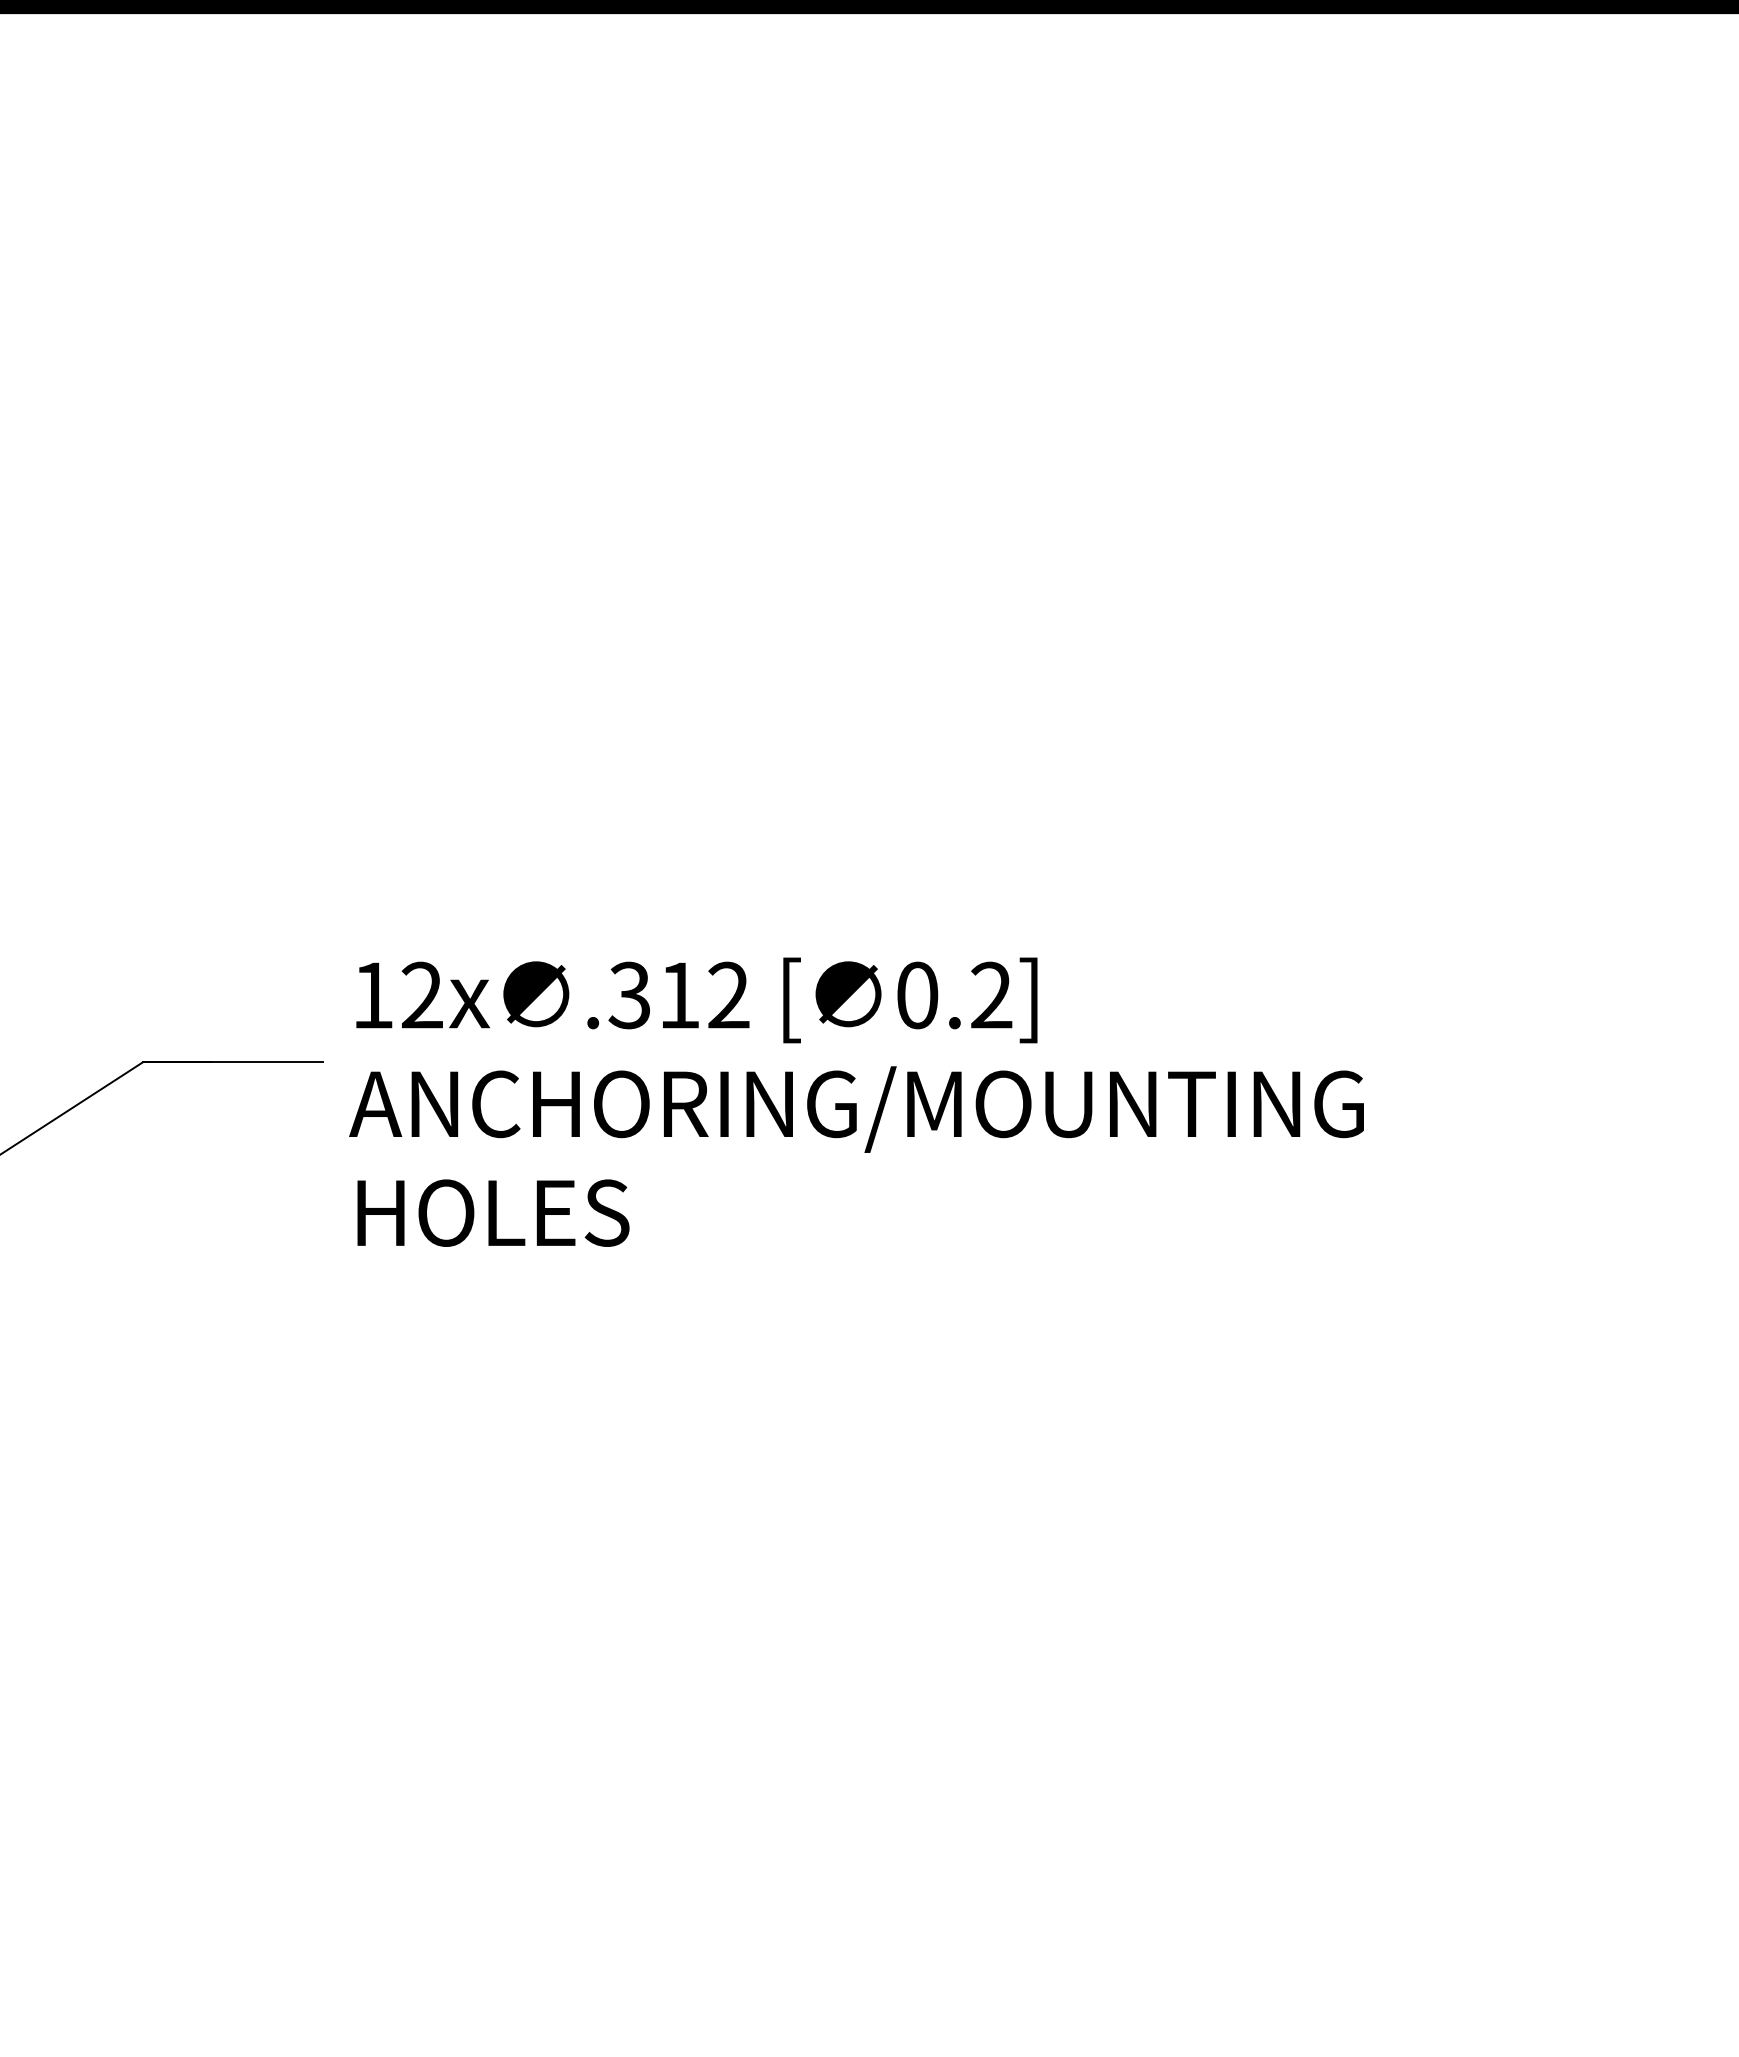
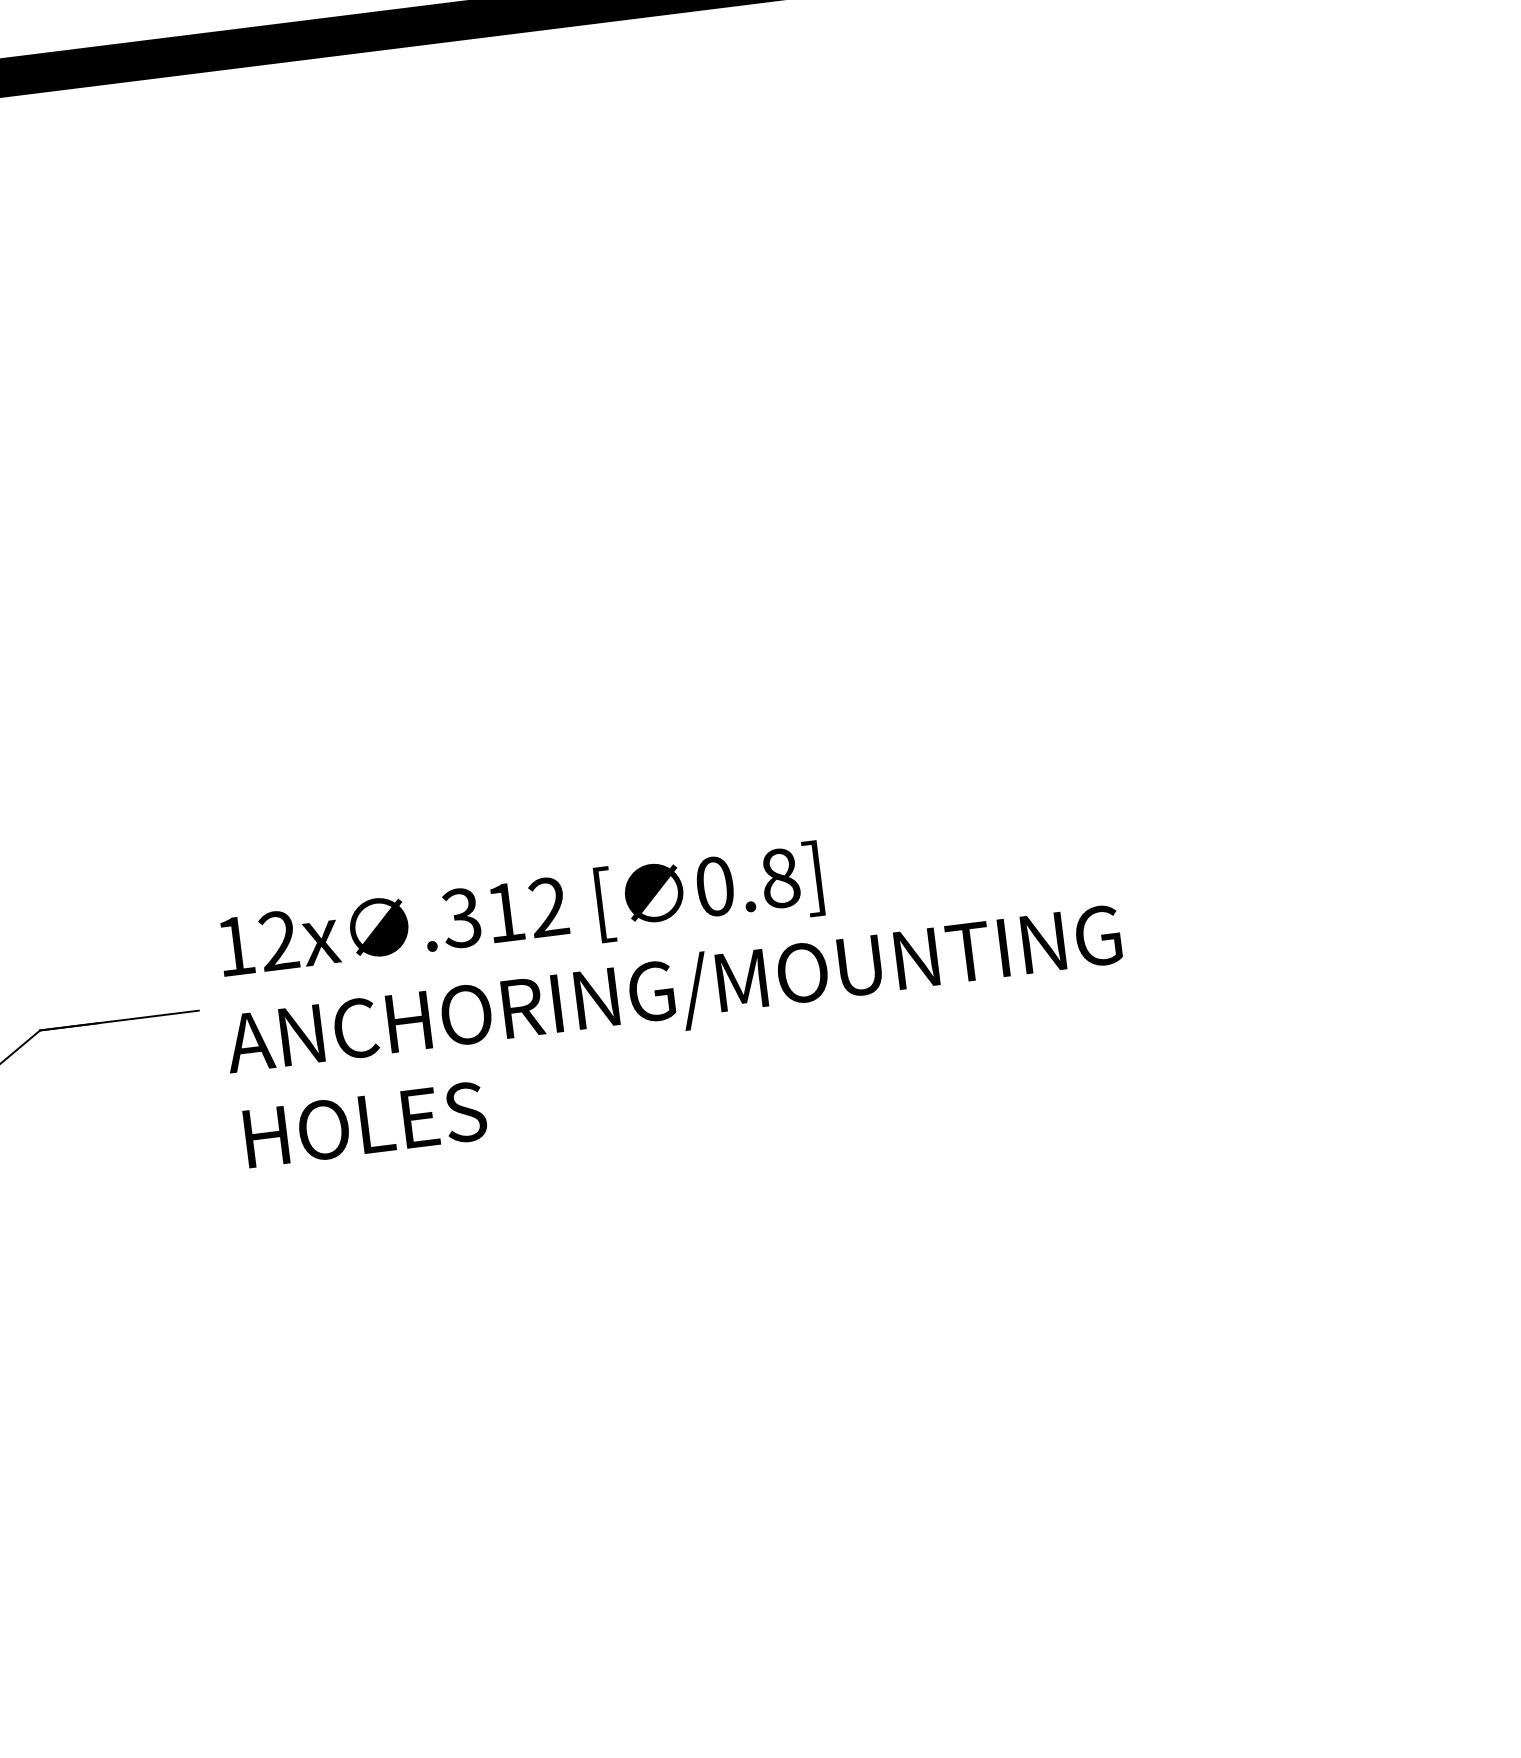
text: (991, 995) -> (780, 878), 0.2] -> 0.8]

